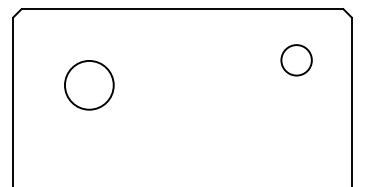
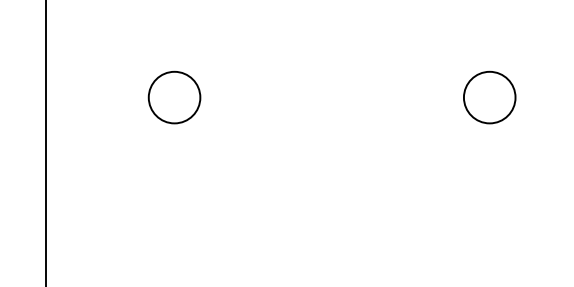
circle: (296, 60) -> (489, 97), moved
circle: (89, 85) -> (174, 97), size x0.62

